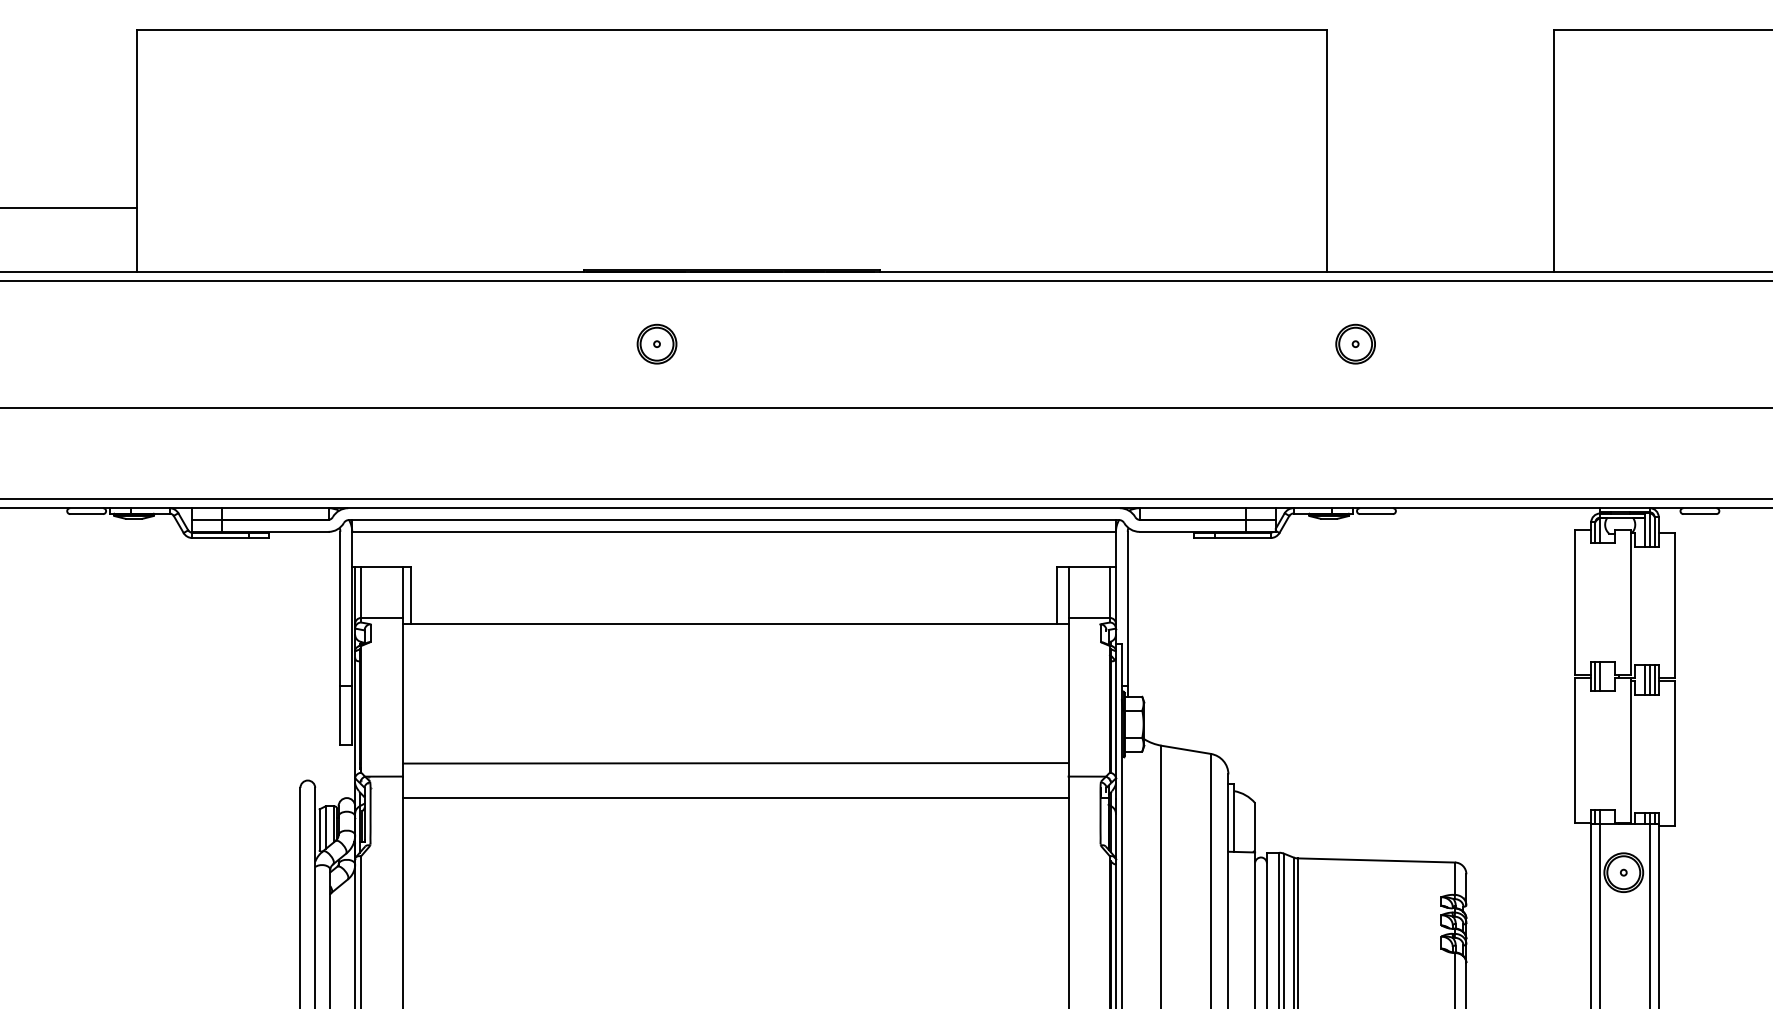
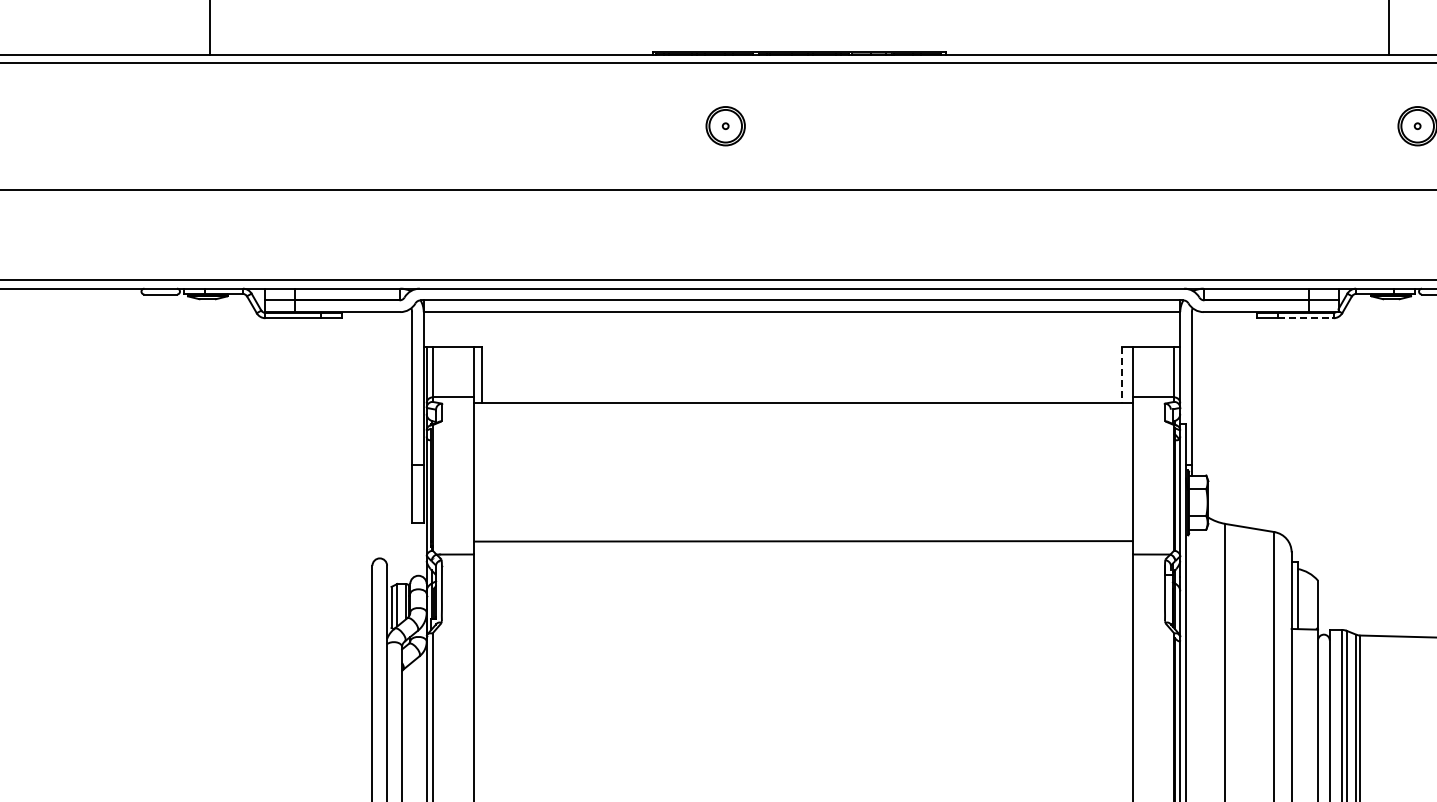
line: (1243, 538) -> (1306, 318), solid -> dashed
line: (1056, 596) -> (1121, 376), solid -> dashed
line: (735, 797) -> (803, 575), removed

